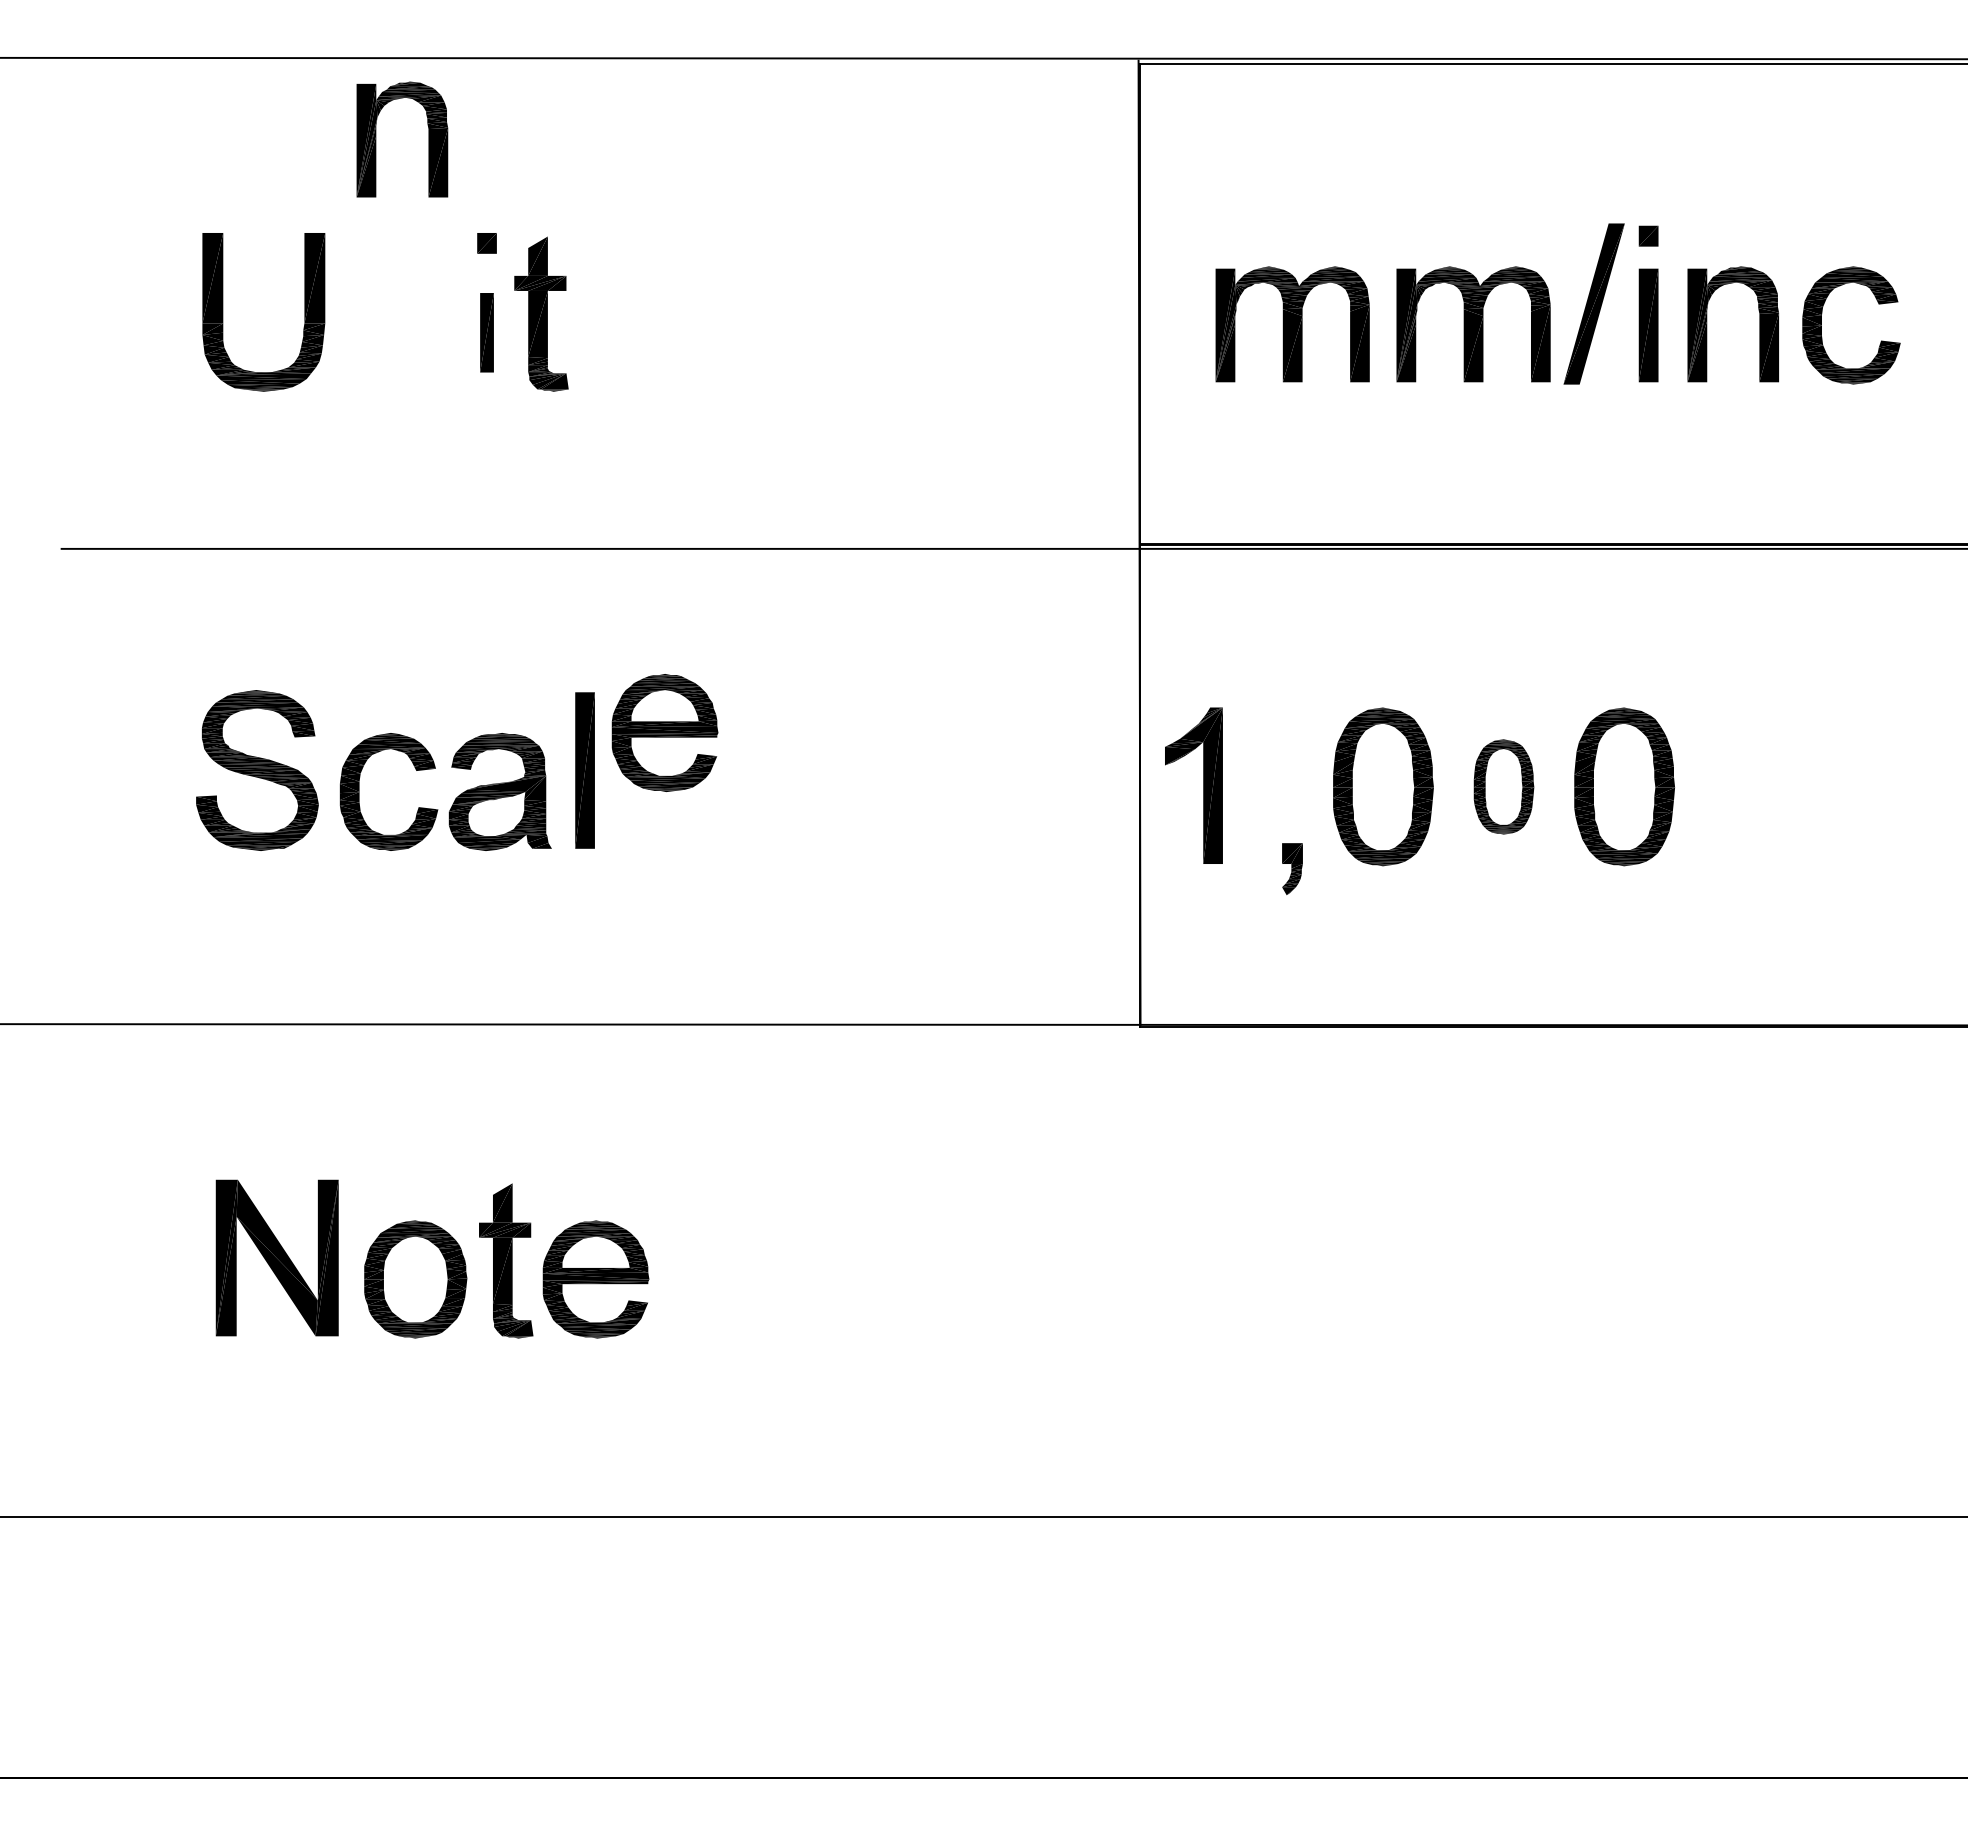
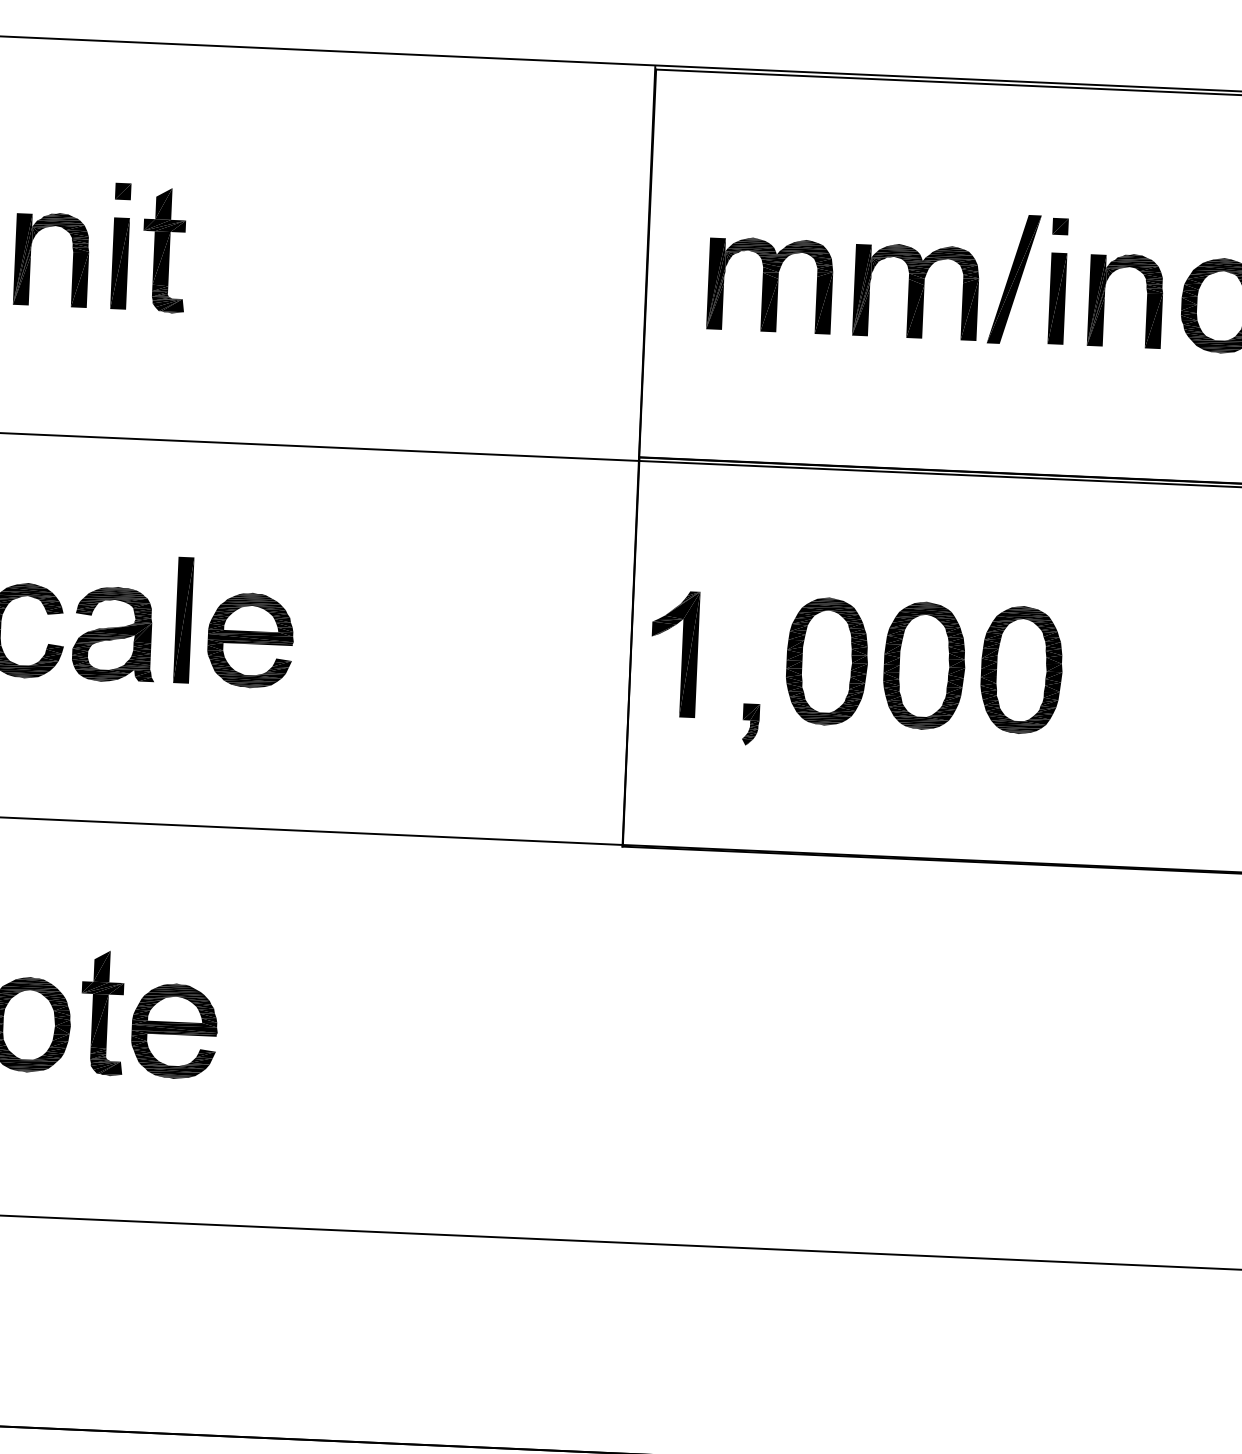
part: (376, 139) -> (30, 258), moved
part: (486, 332) -> (119, 263), size x1.43
part: (664, 732) -> (250, 640), moved
part: (1503, 786) -> (924, 665), size x1.67

